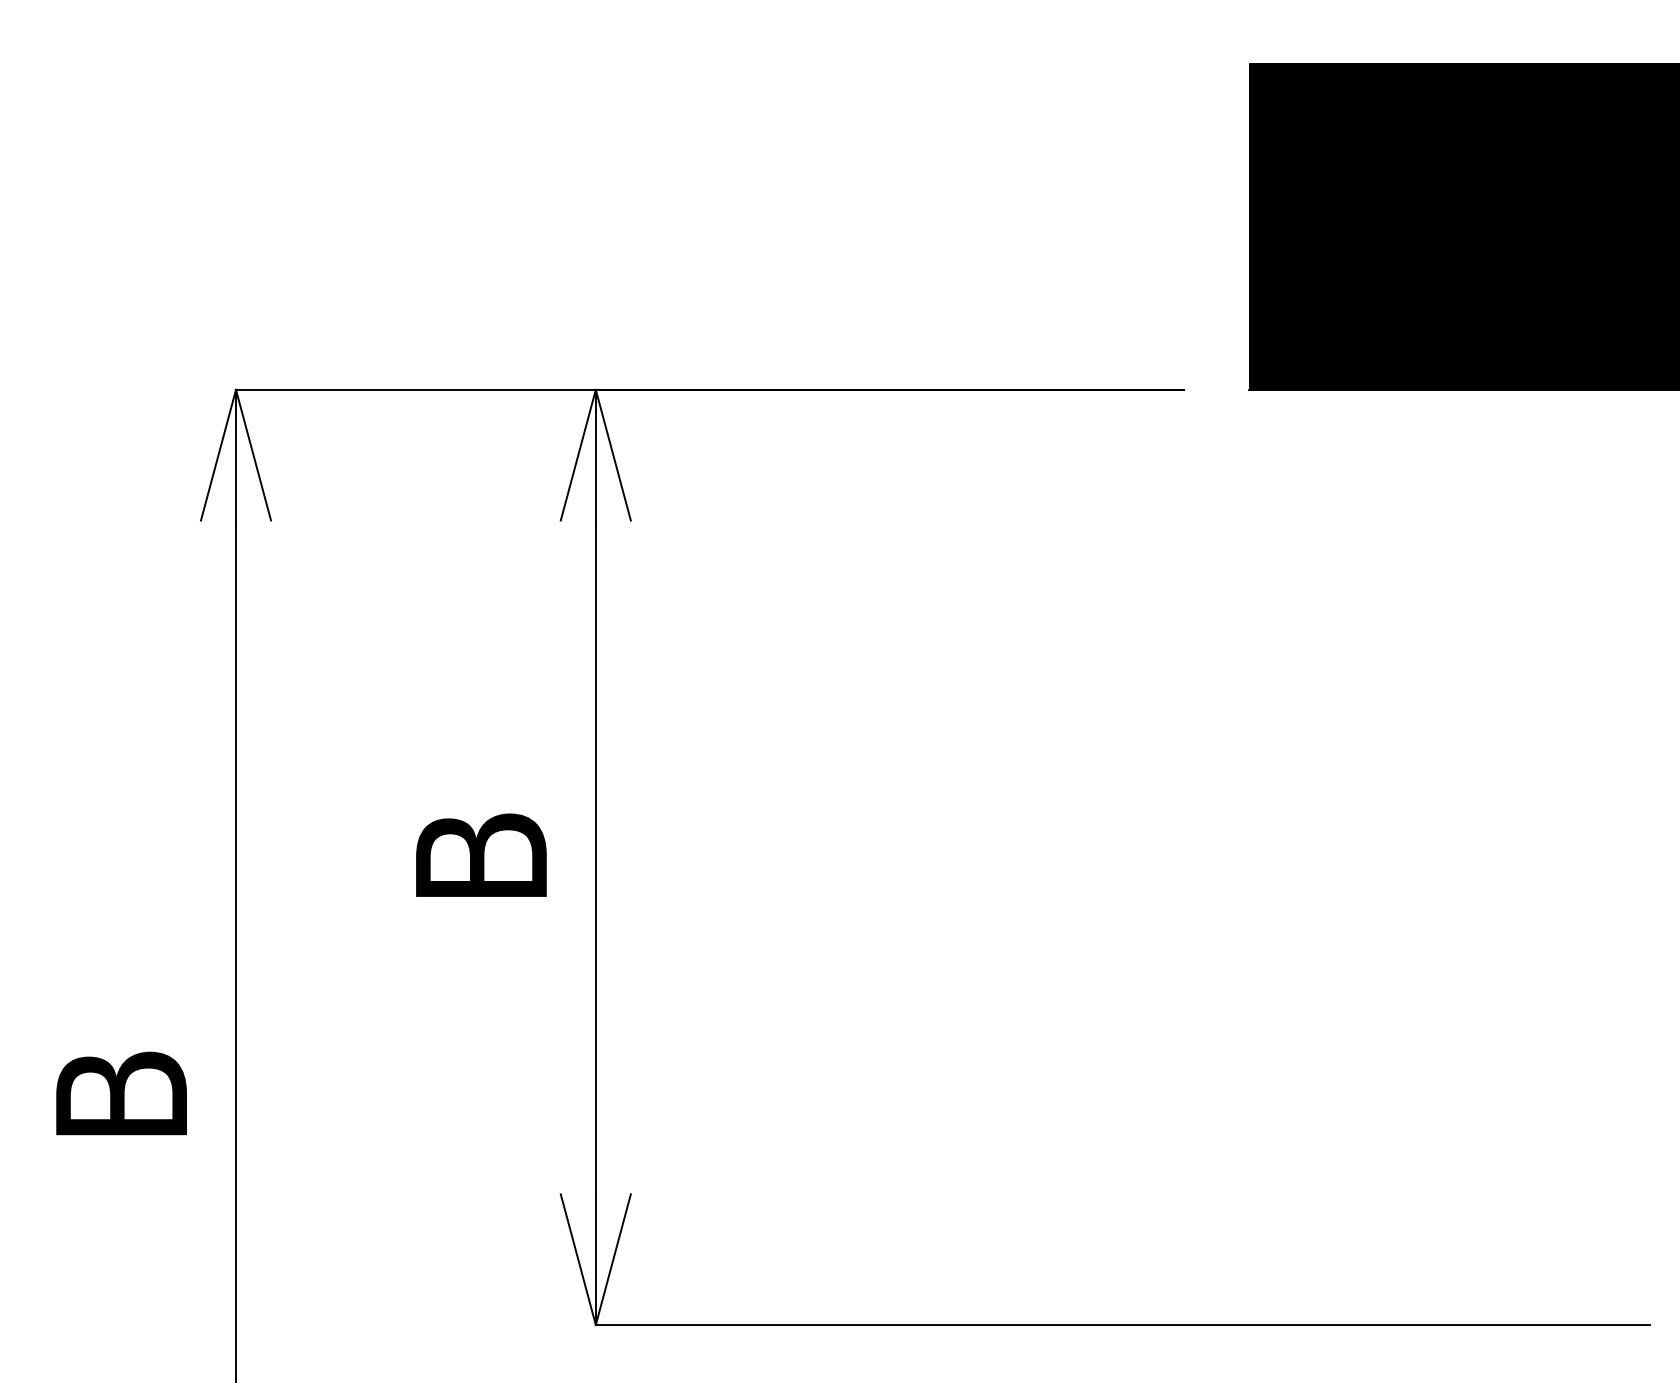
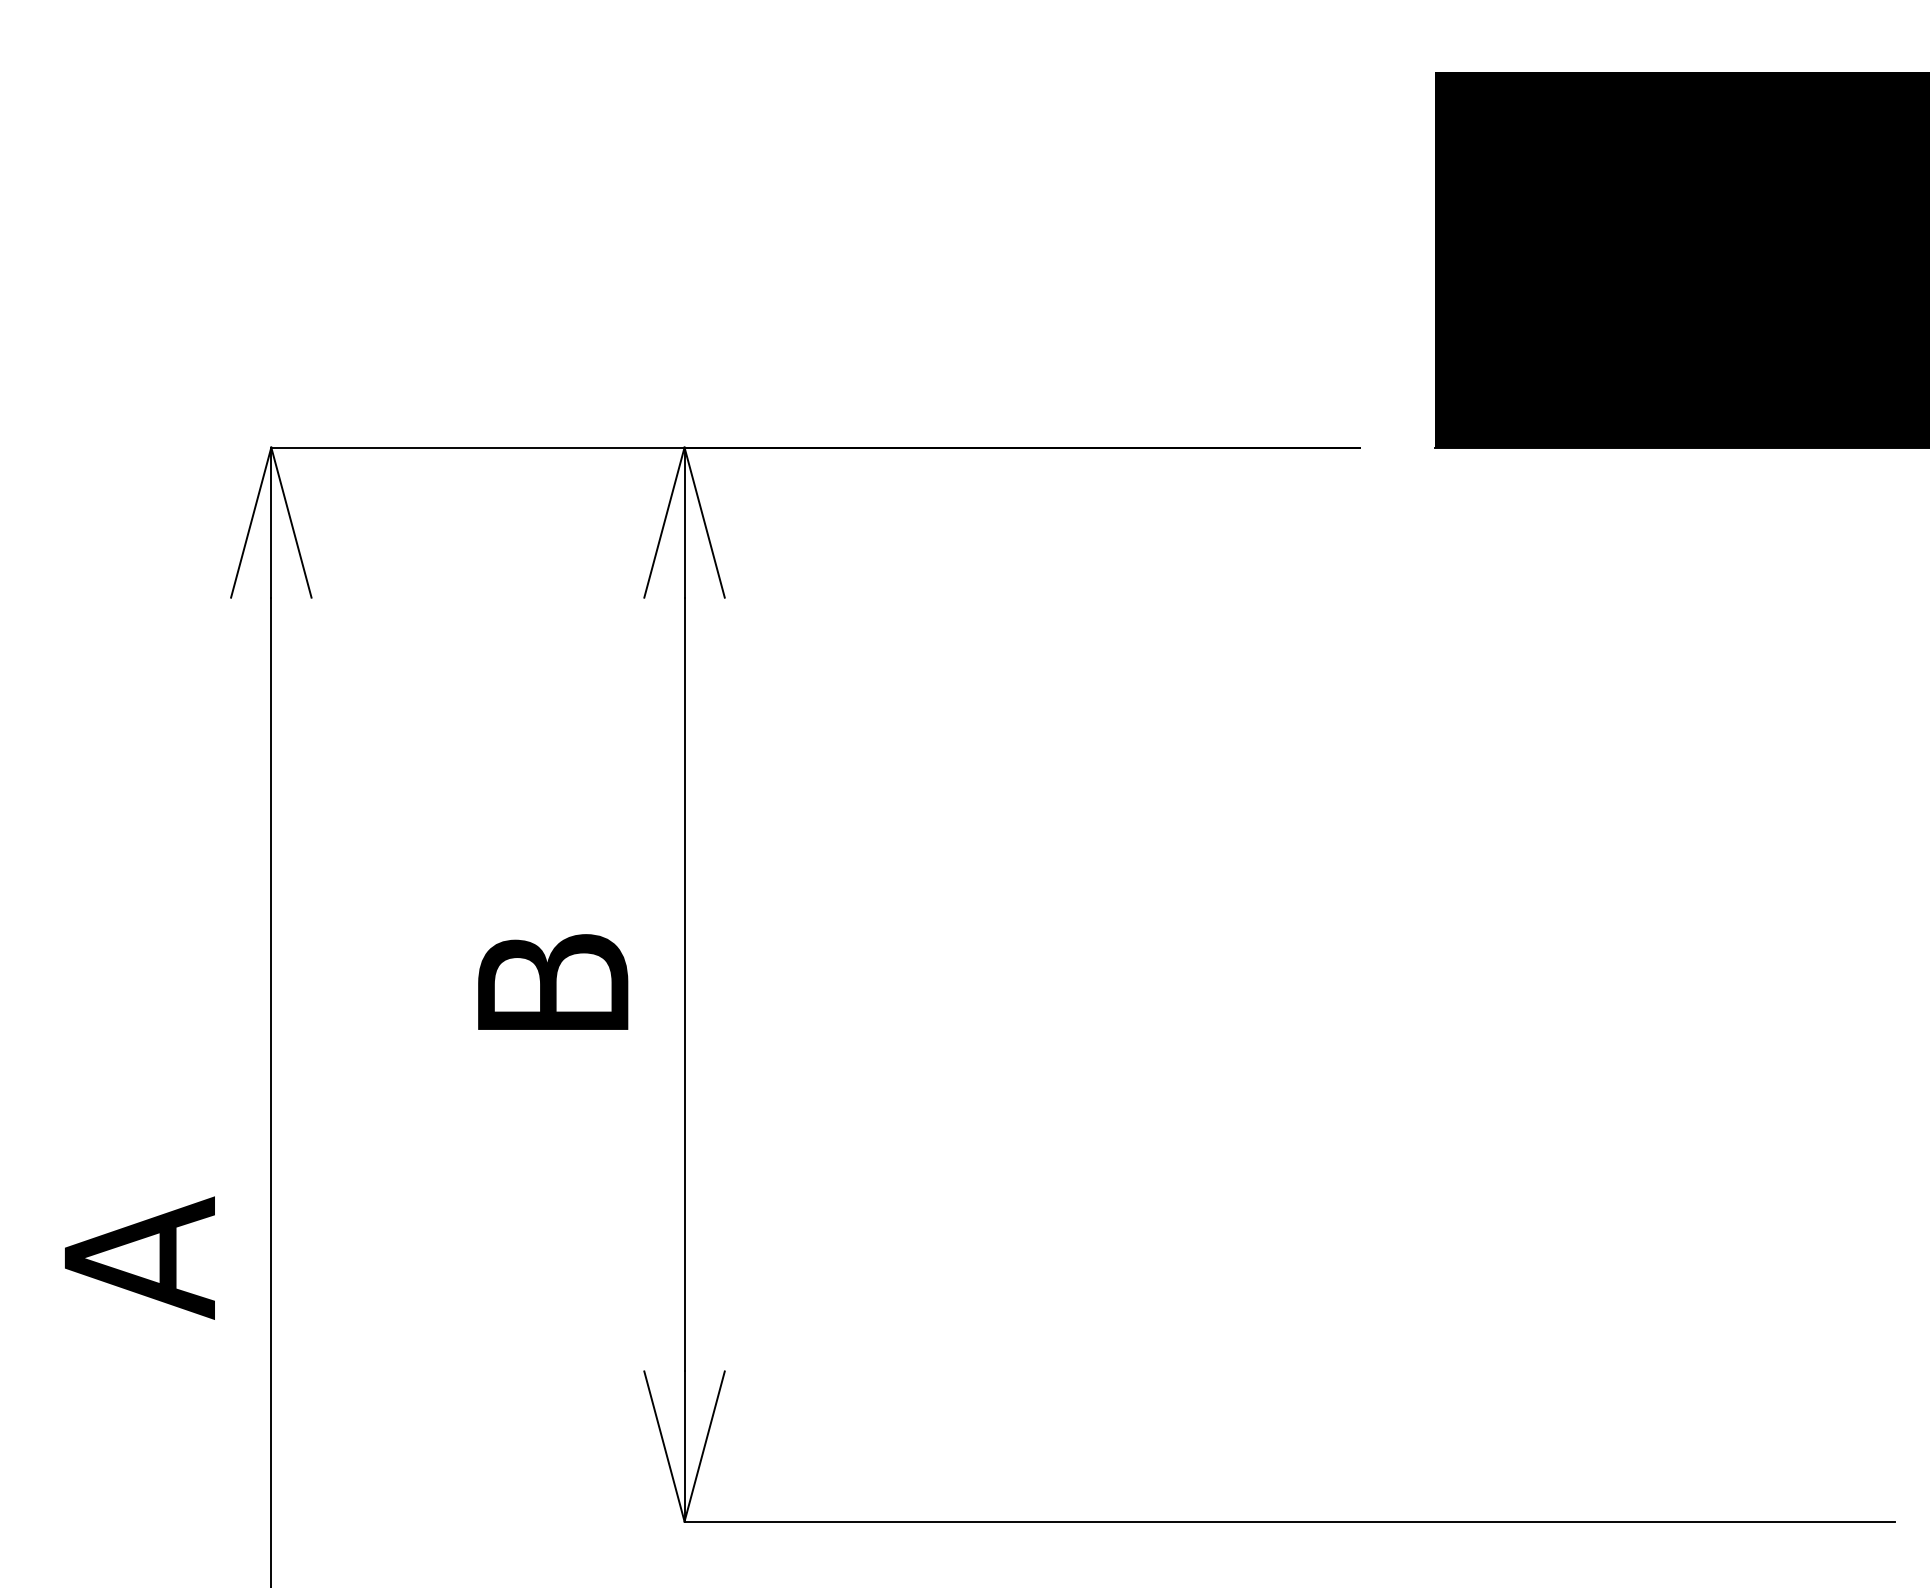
text: (121, 1095) -> (139, 1257), B -> A

